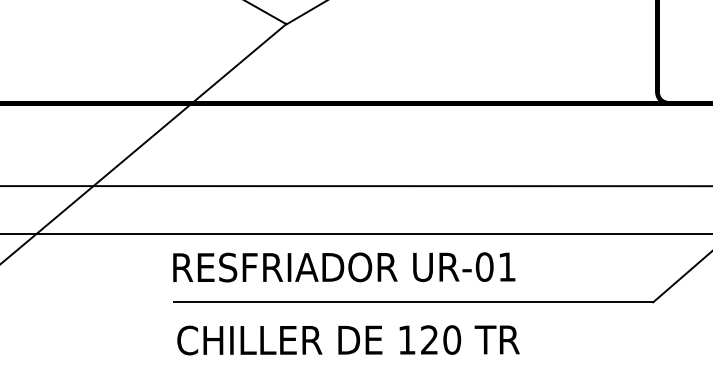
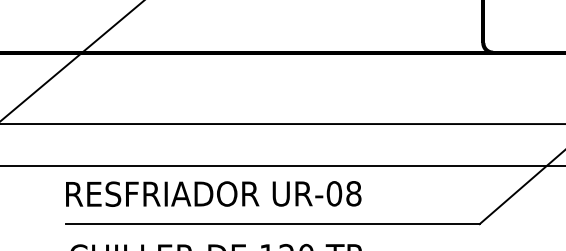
text: (507, 266) -> (354, 193), UR-01 -> UR-08

